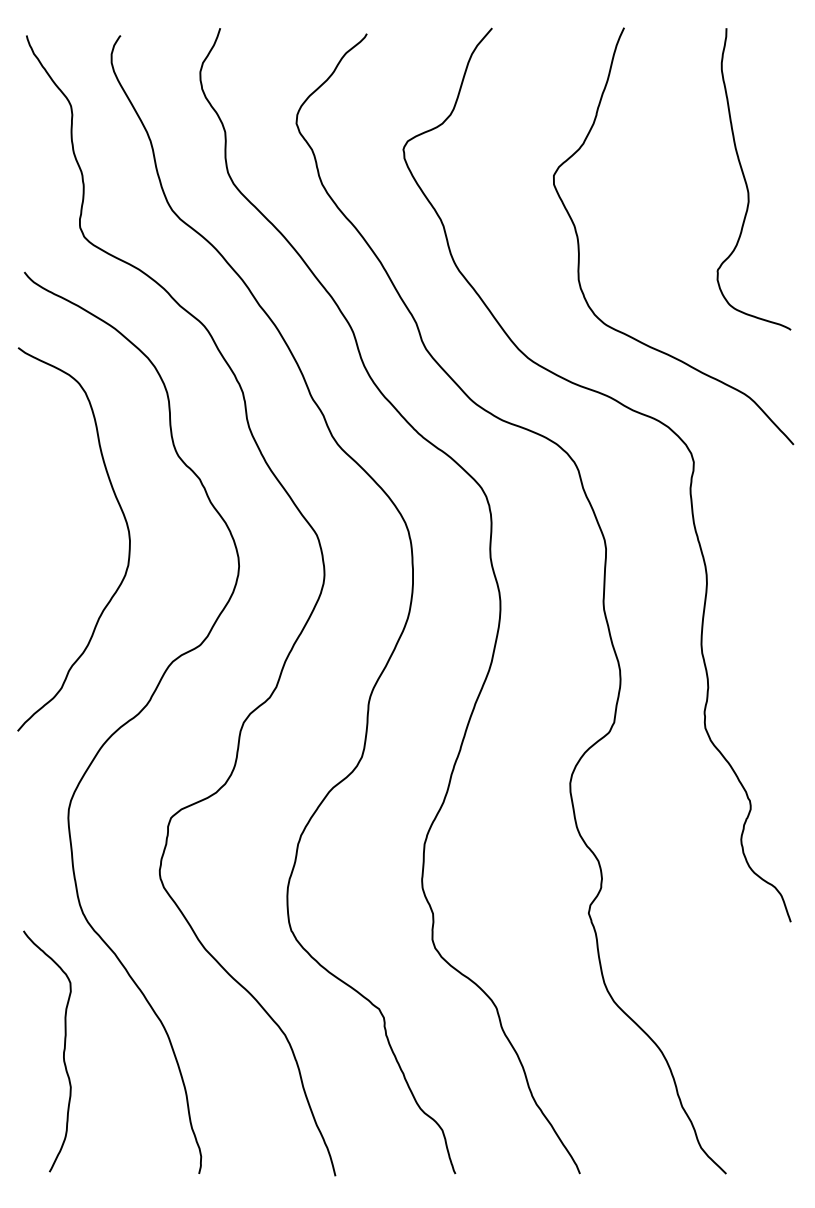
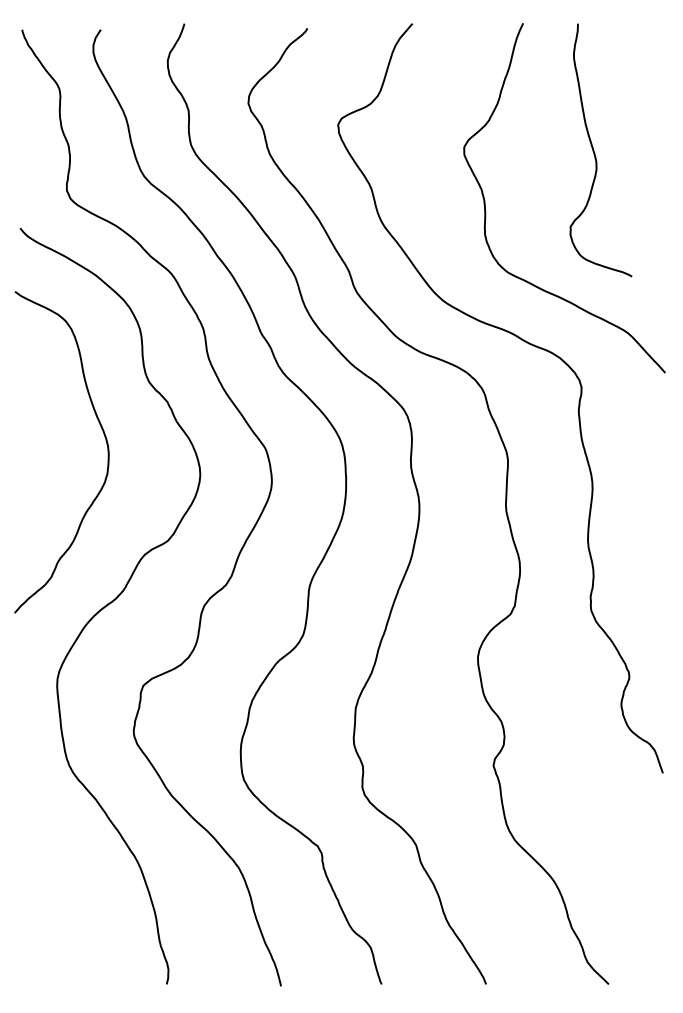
curve: (747, 183) -> (595, 153), moved
curve: (62, 1051) -> (52, 881), removed

